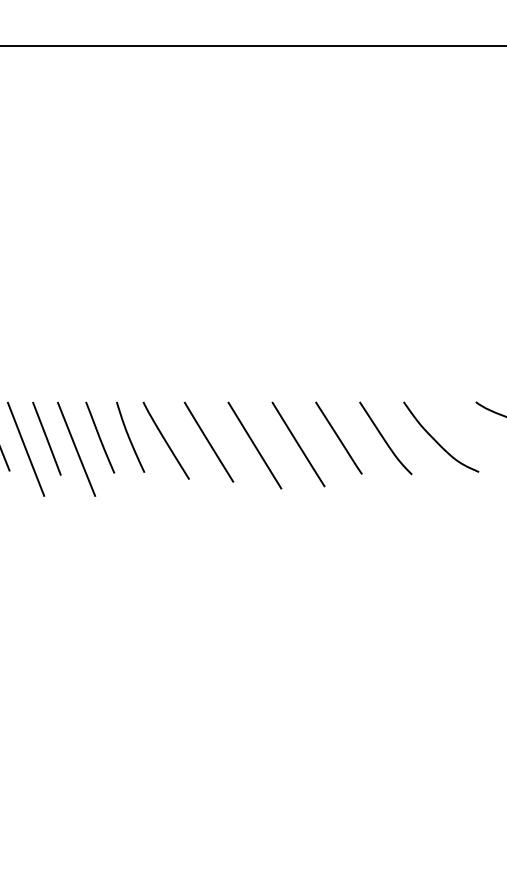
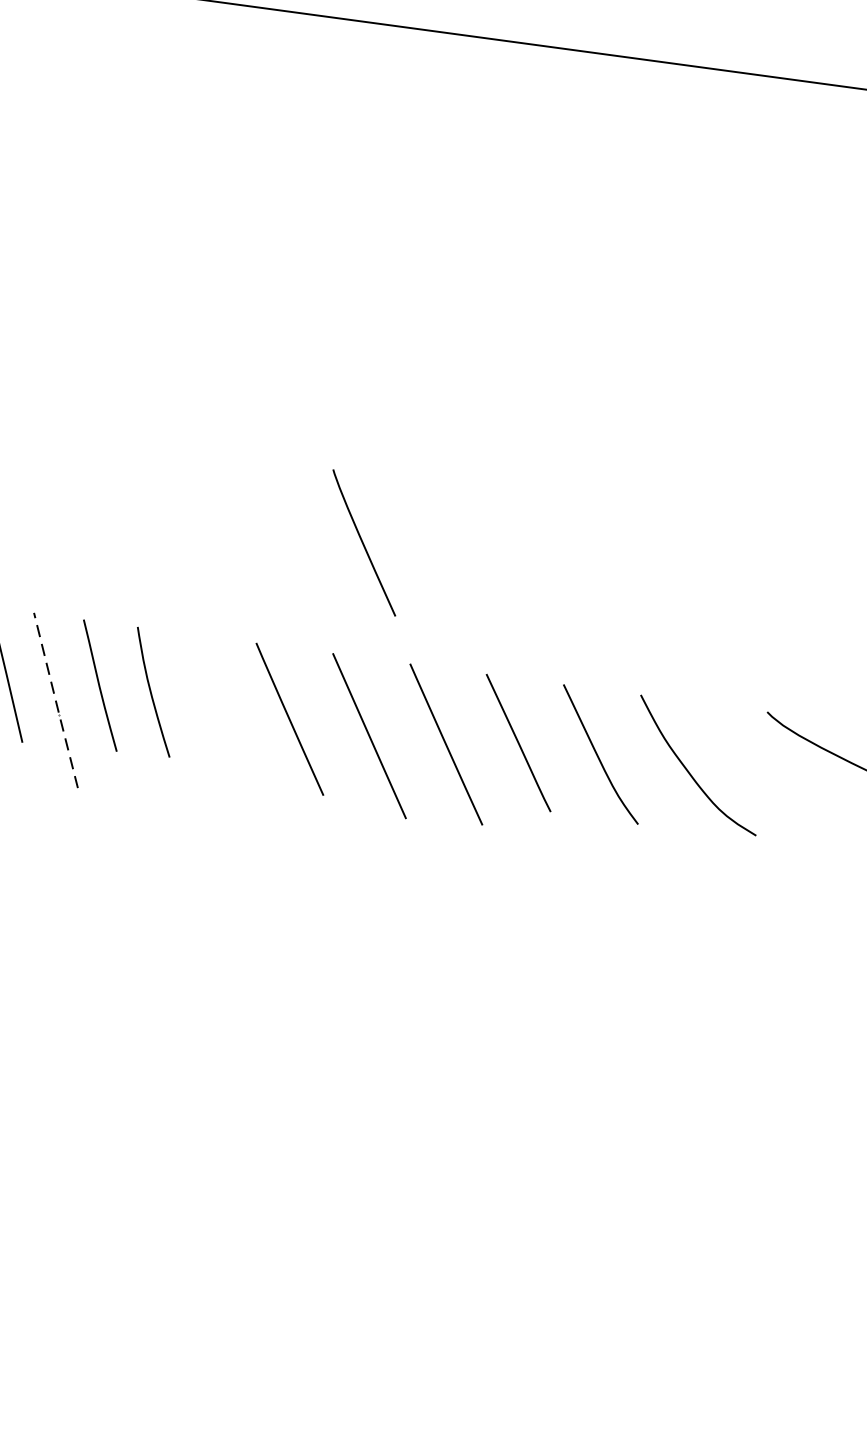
curve: (165, 440) -> (362, 542), moved
line: (76, 449) -> (55, 700), solid -> dashed

